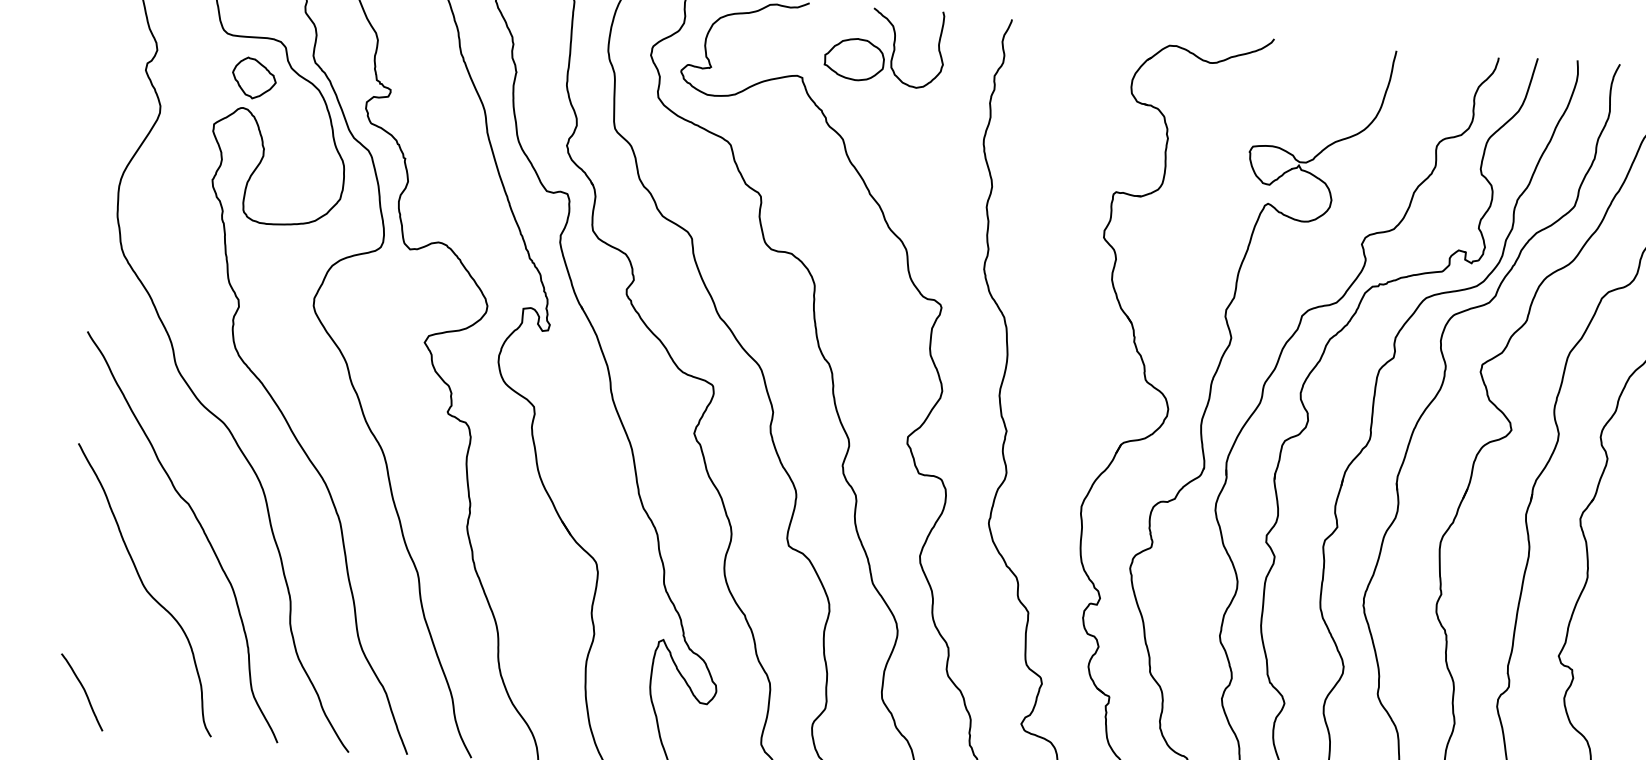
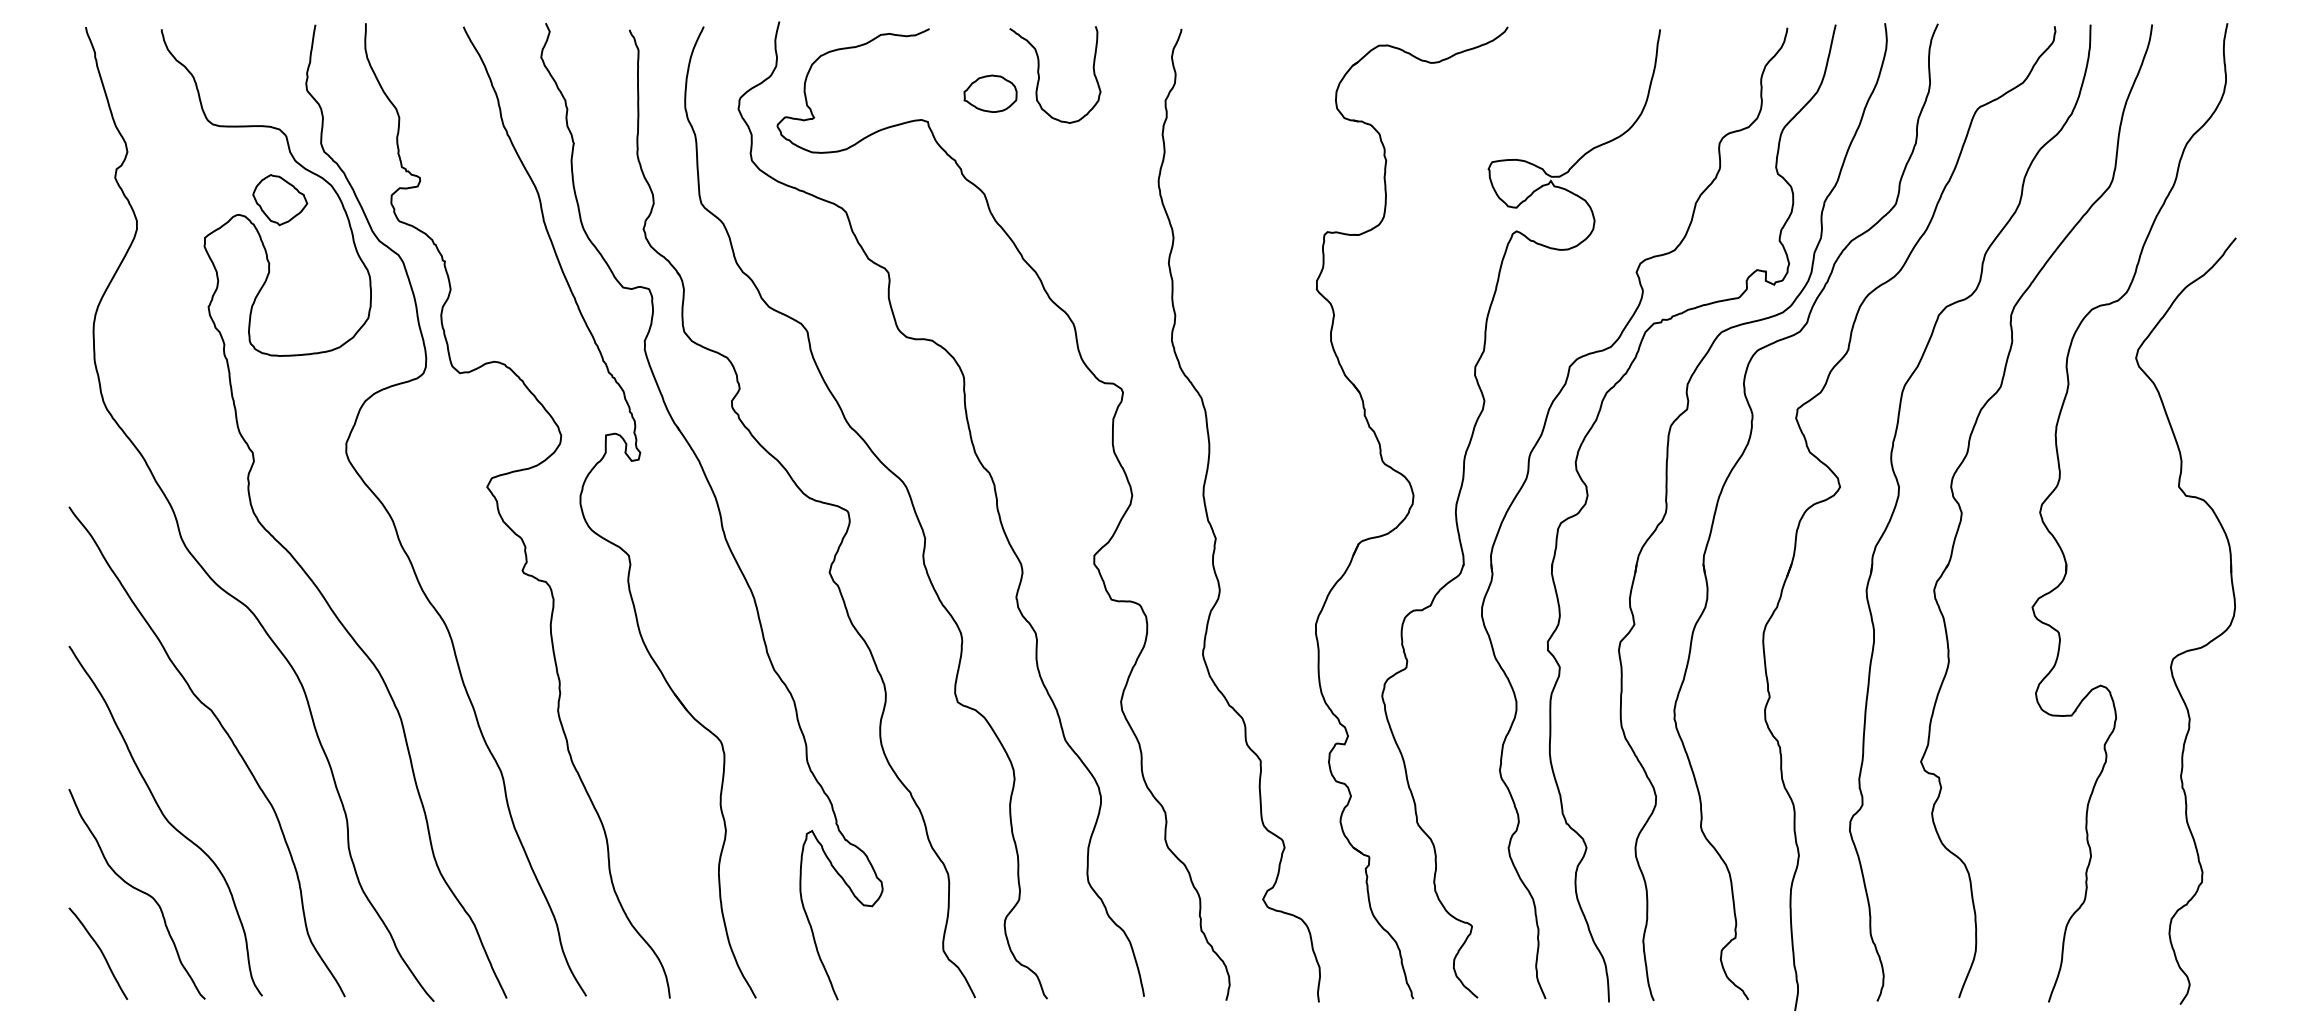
part: (854, 59) -> (990, 93), size x0.71
part: (254, 78) -> (280, 200), moved
curve: (117, 644) -> (137, 890), added

